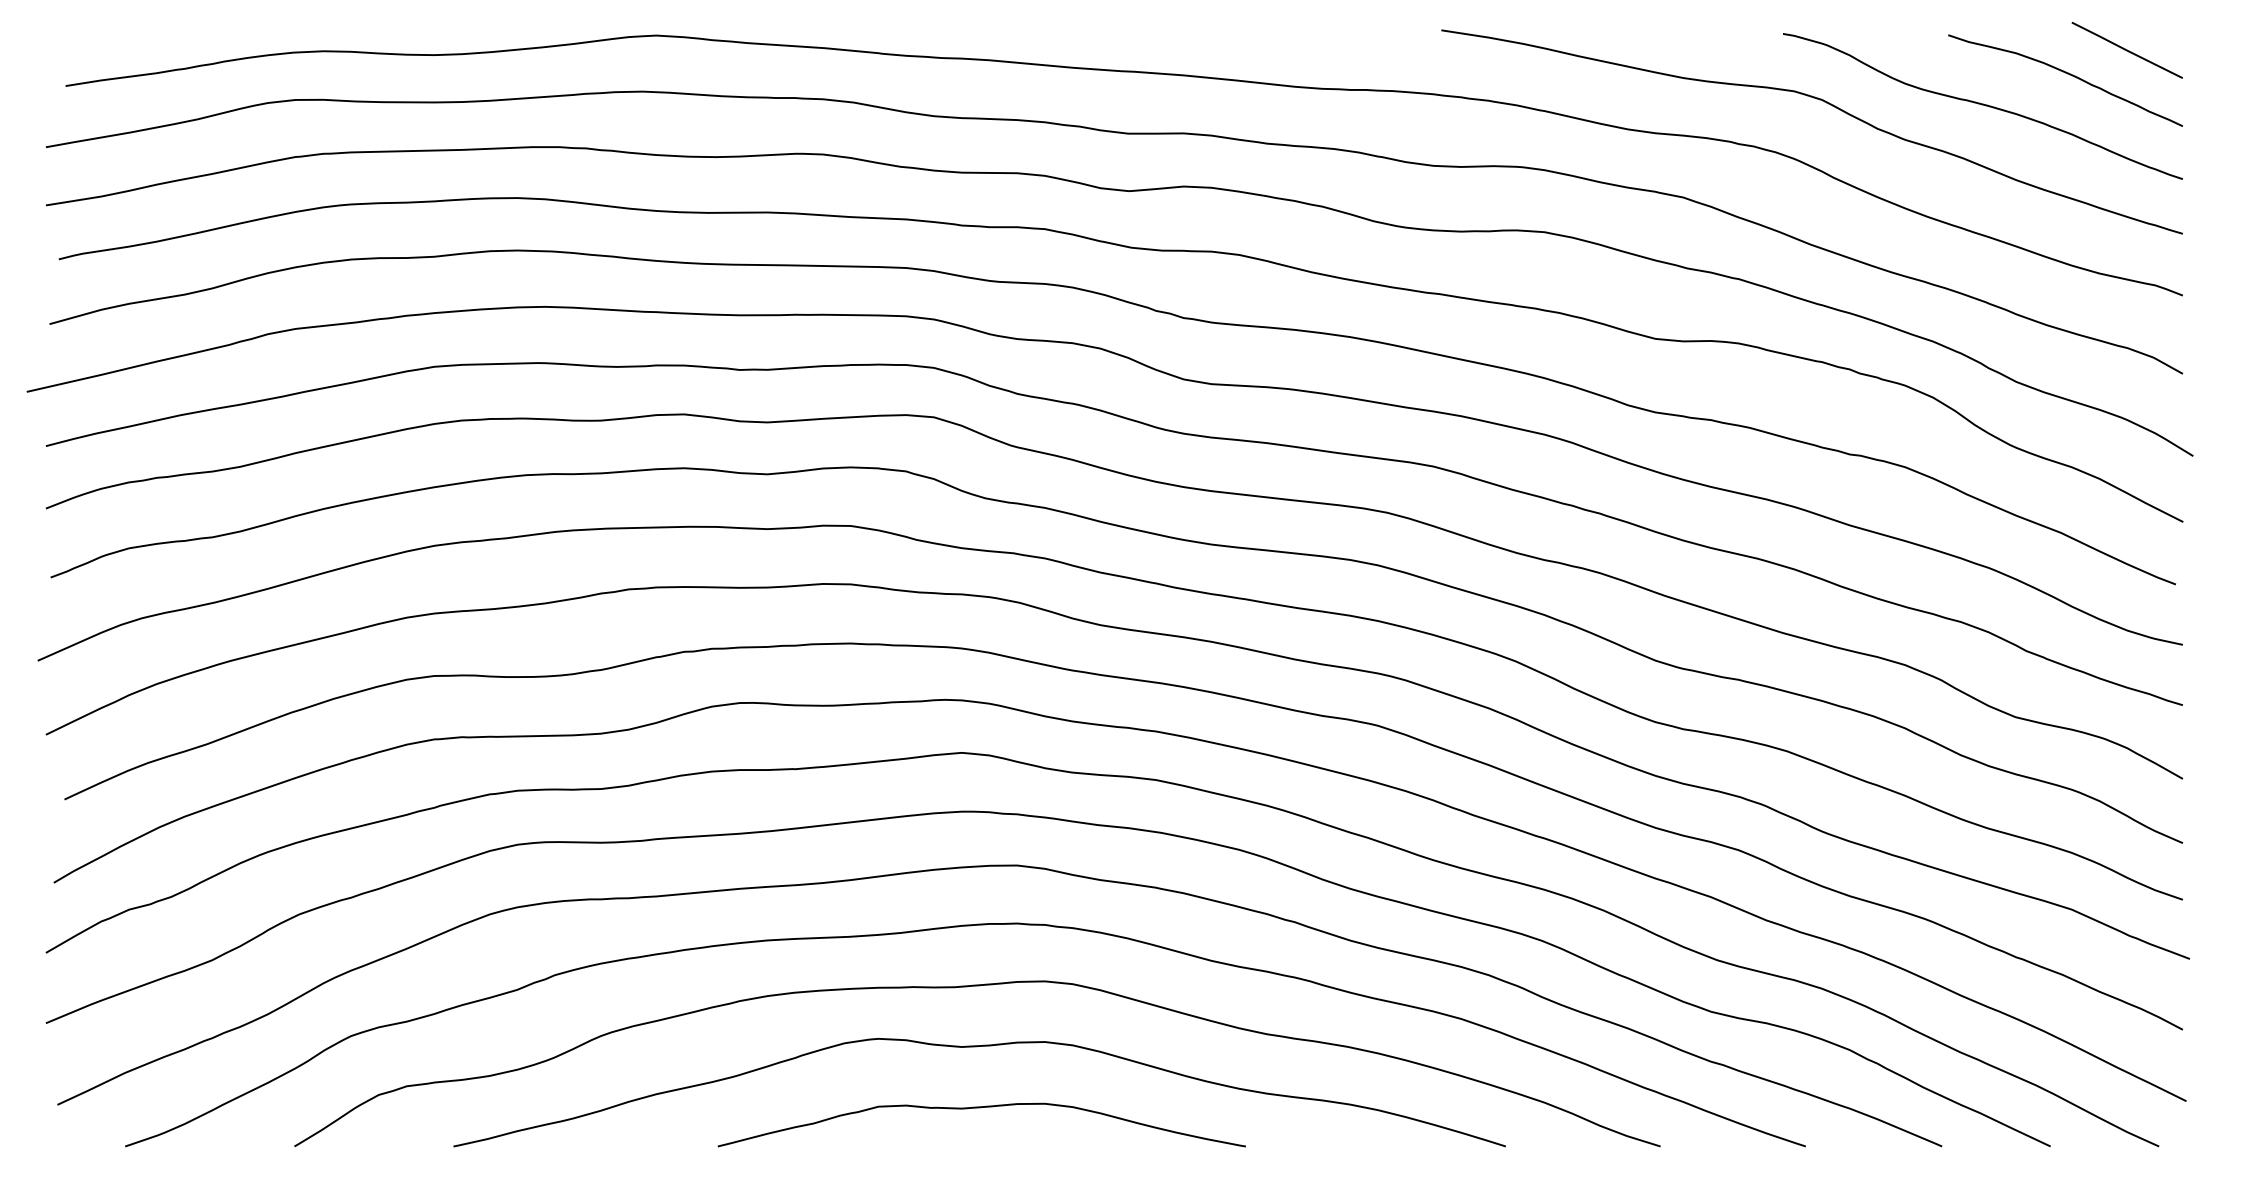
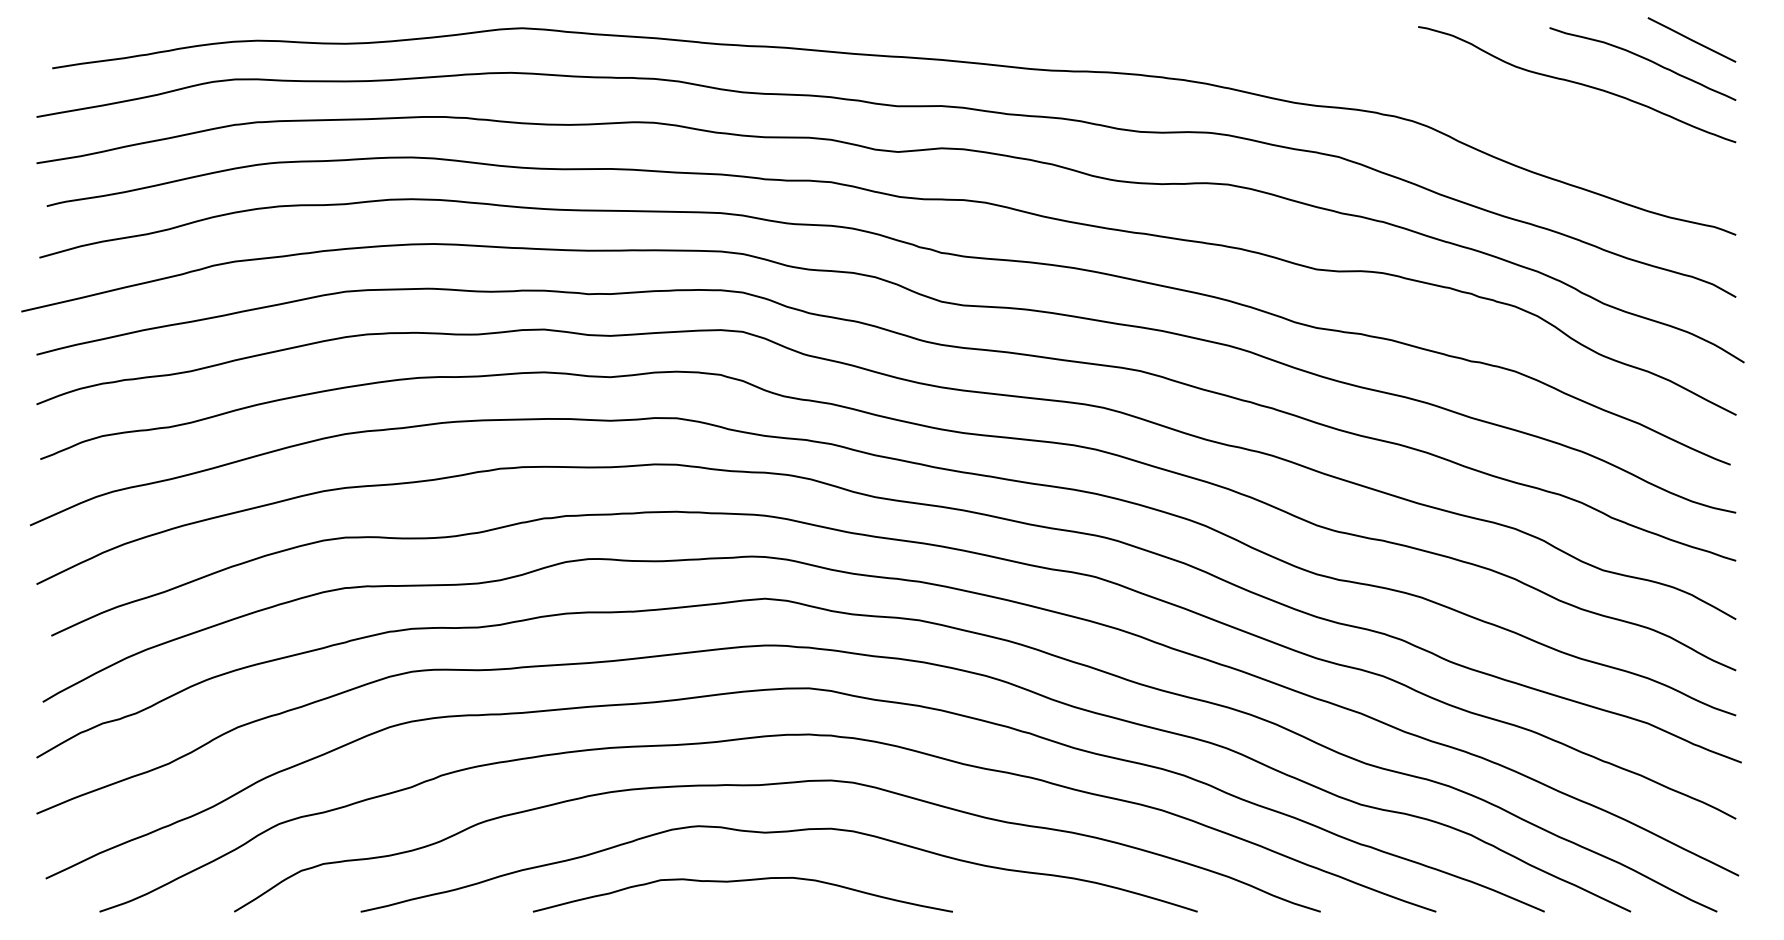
curve: (1826, 103) -> (1452, 82), removed
curve: (981, 1108) -> (742, 881), moved

